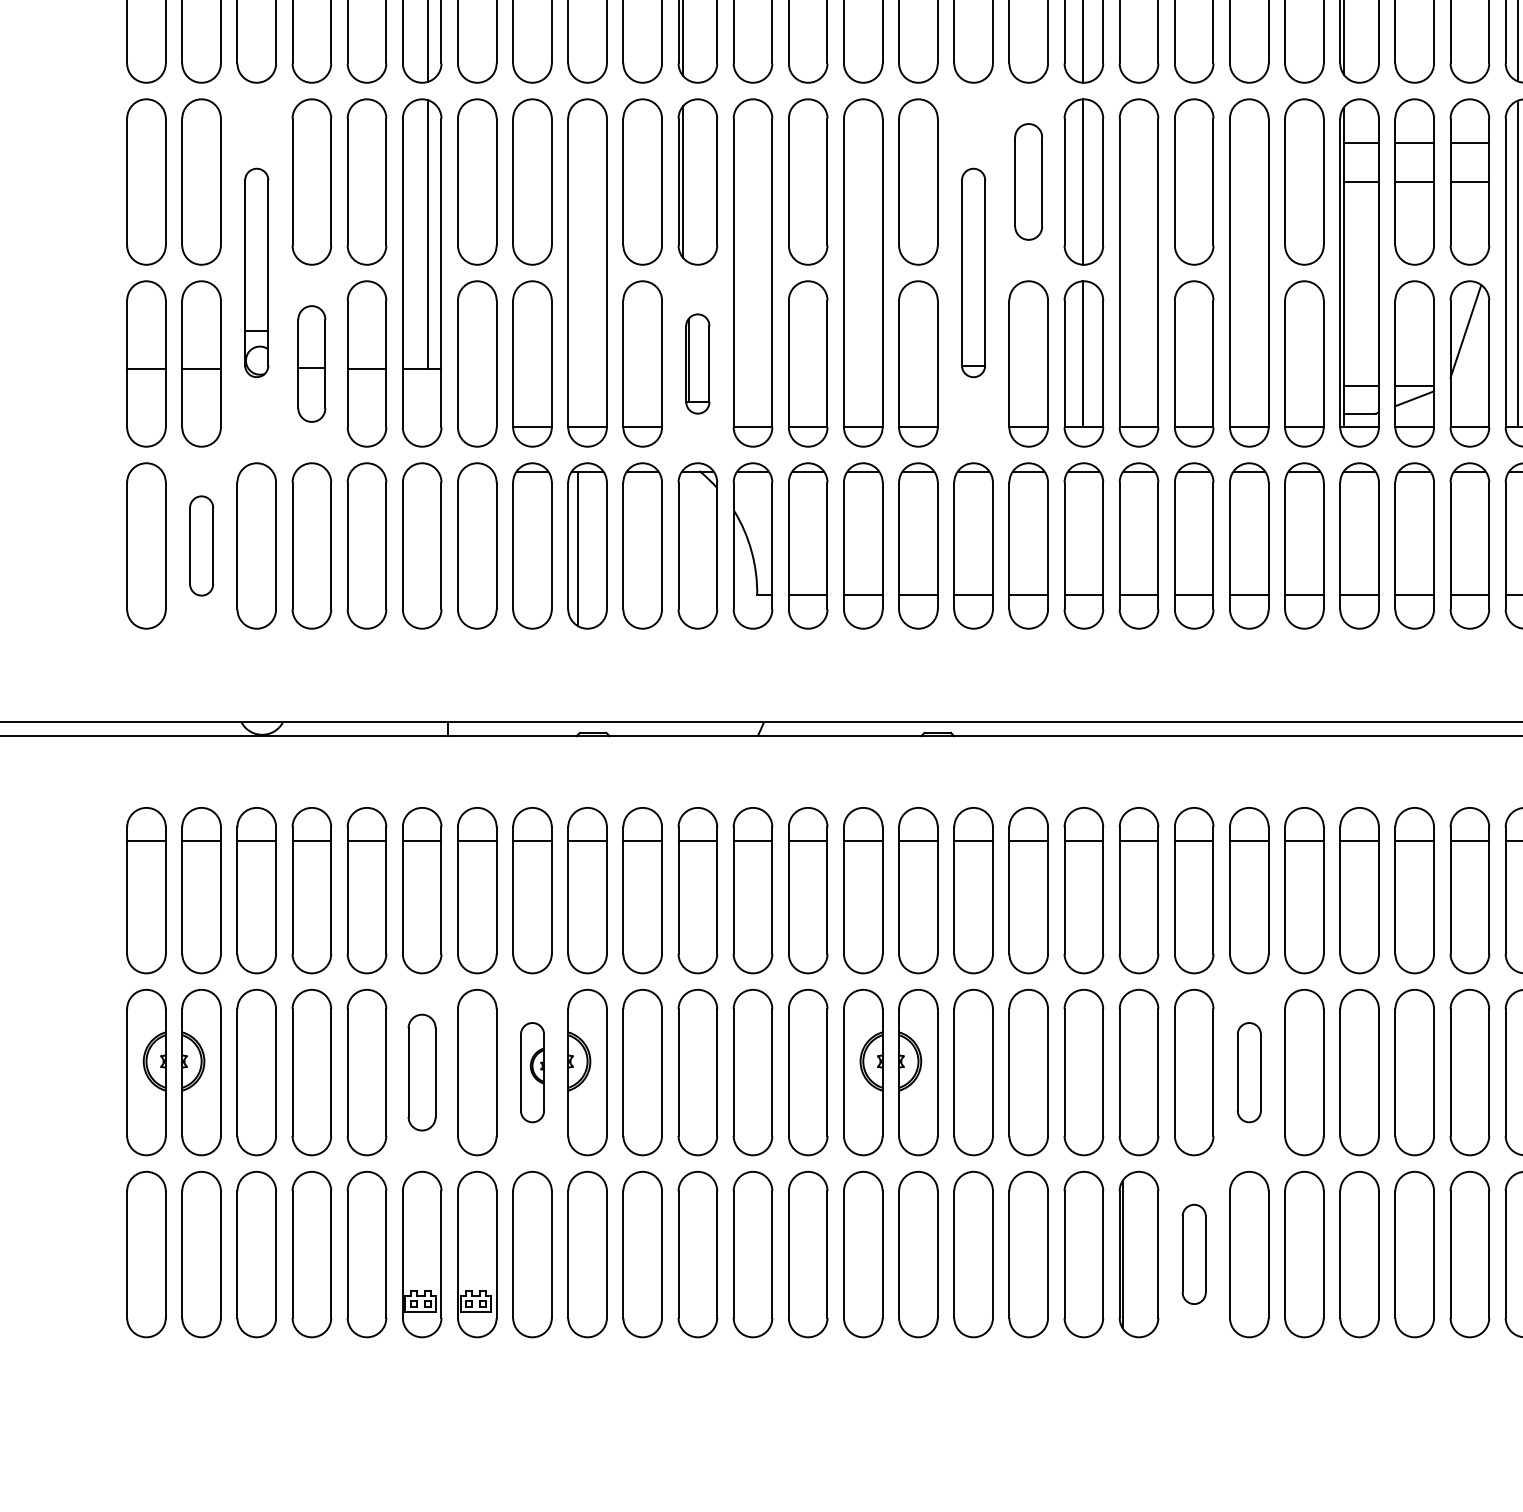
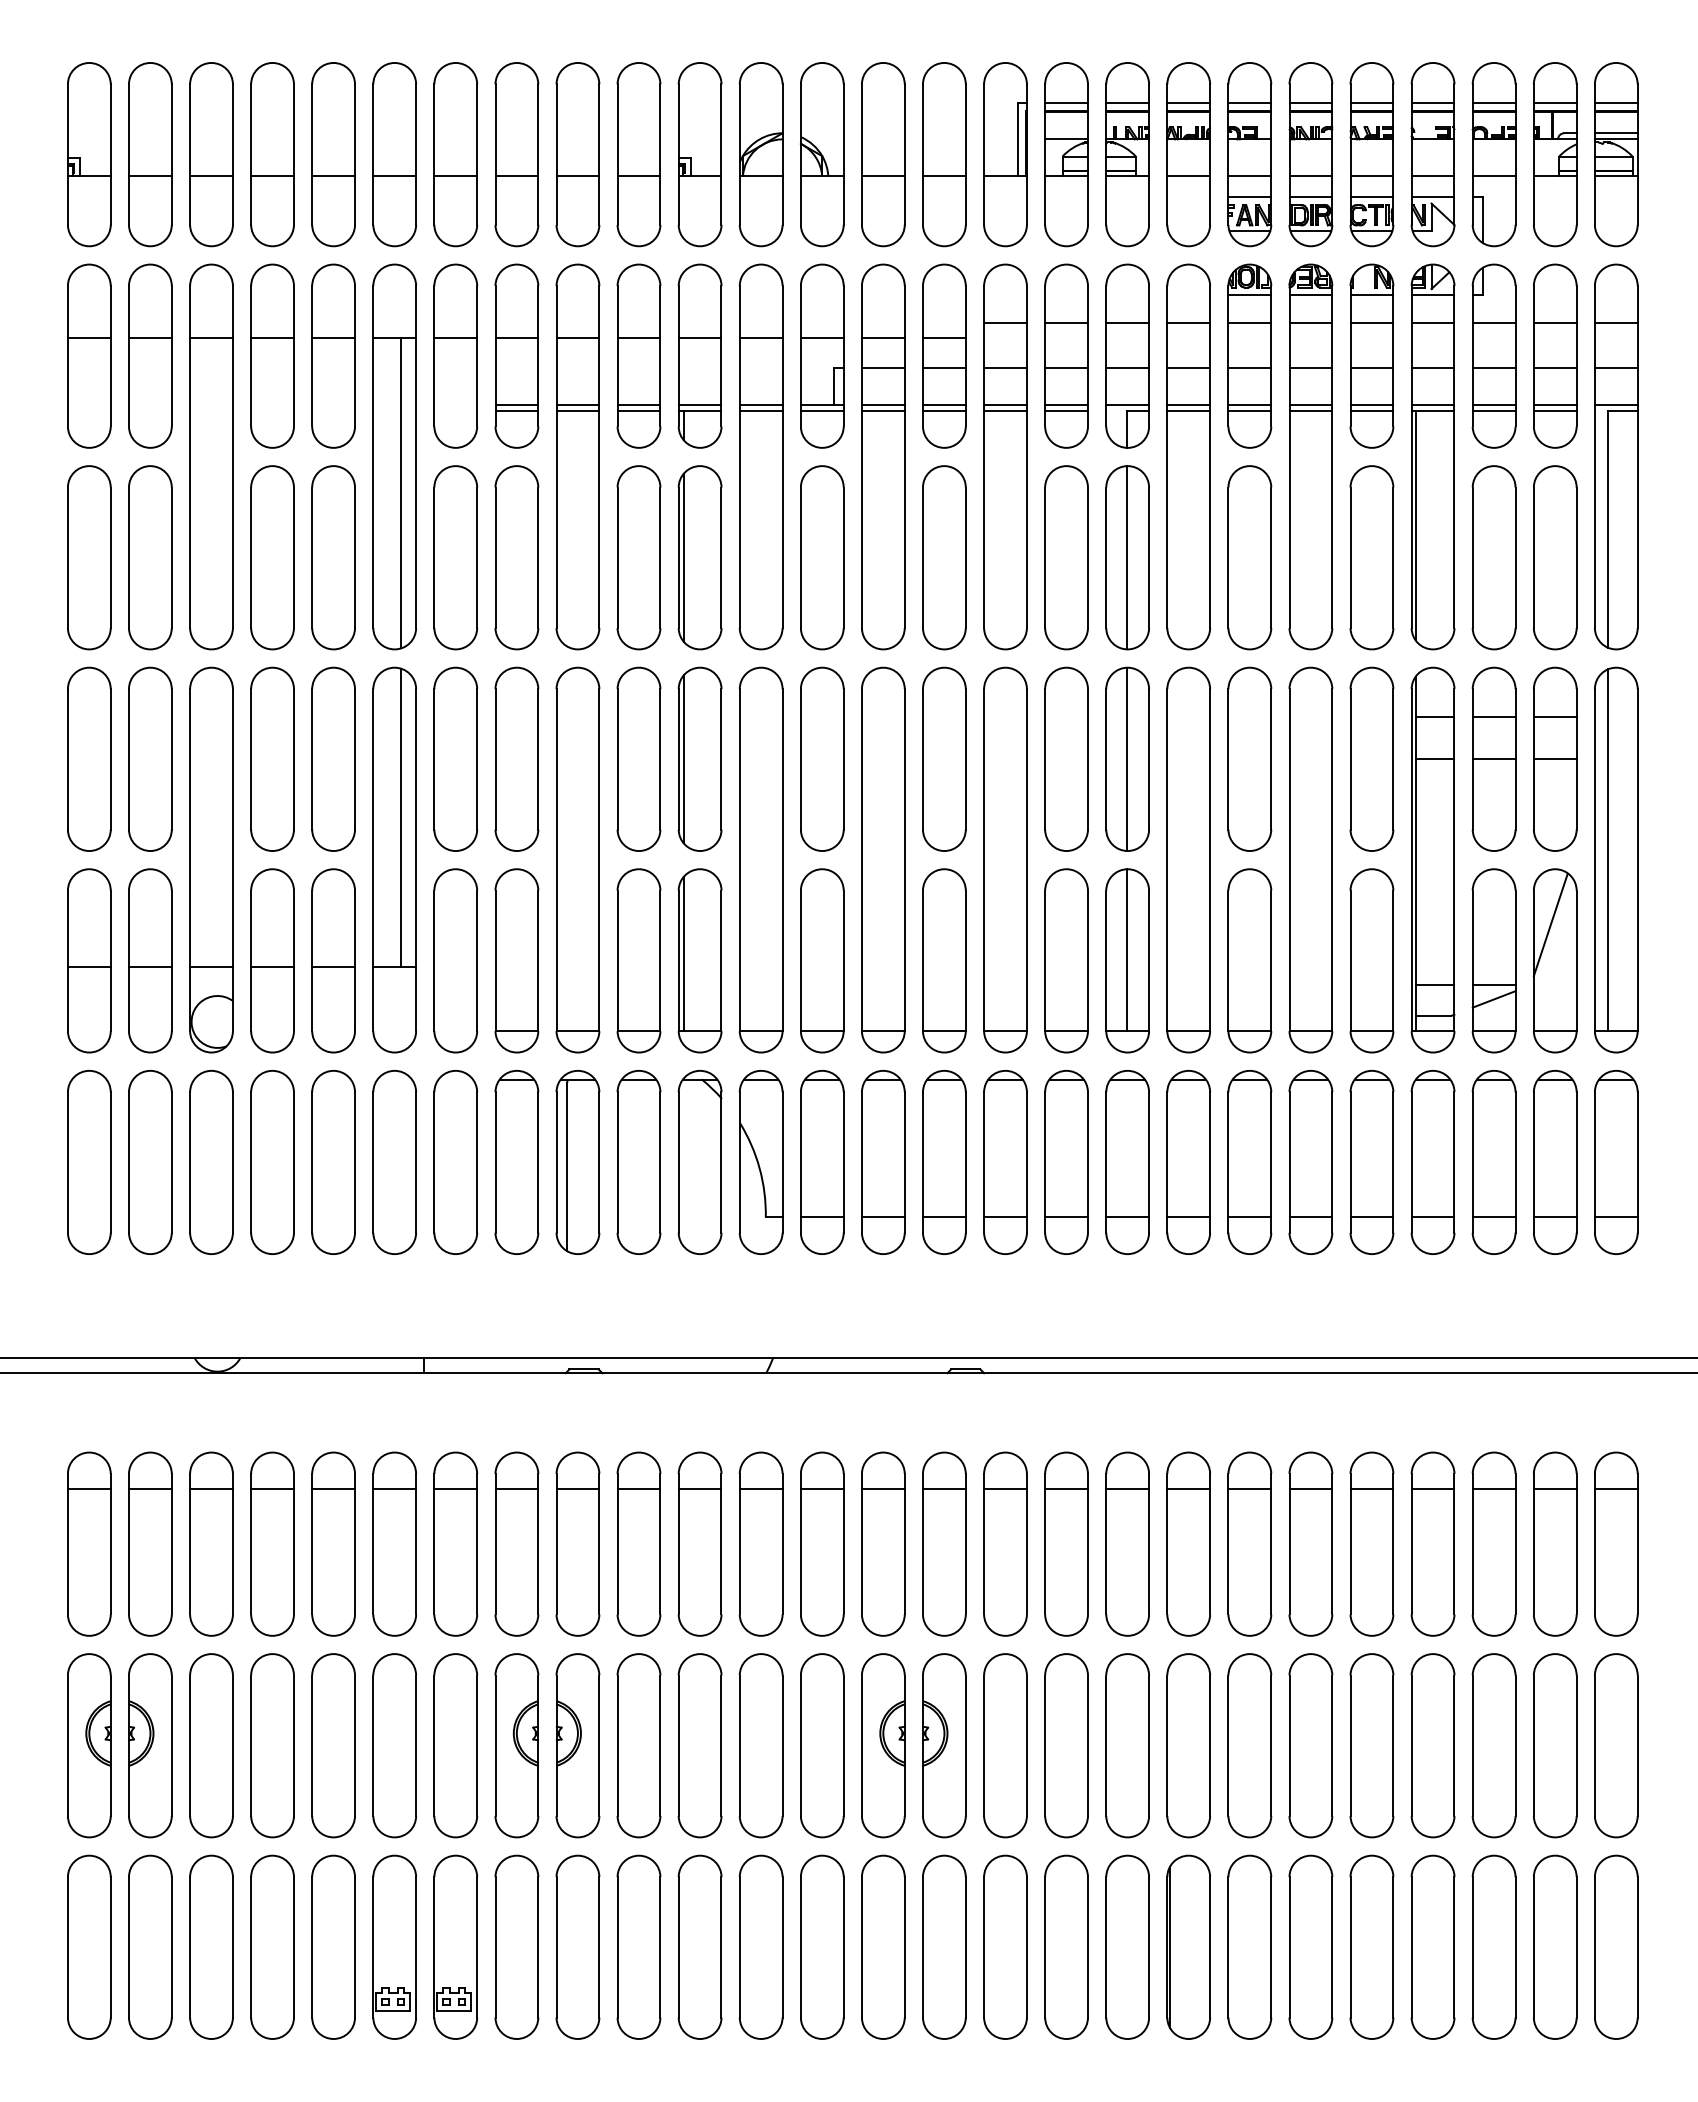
part: (1028, 181) -> (1066, 758), size x1.43
part: (256, 272) -> (211, 859), size x1.67
part: (973, 272) -> (1005, 859), size x1.67
part: (311, 363) -> (272, 960), size x1.43
part: (697, 363) -> (699, 960), size x1.67
part: (201, 546) -> (150, 1162), size x1.67
part: (421, 1072) -> (394, 1745), size x1.43
part: (532, 1072) -> (516, 1745), size x1.67
part: (1248, 1072) -> (1310, 1745), size x1.67
part: (1193, 1253) -> (1249, 1946), size x1.67

